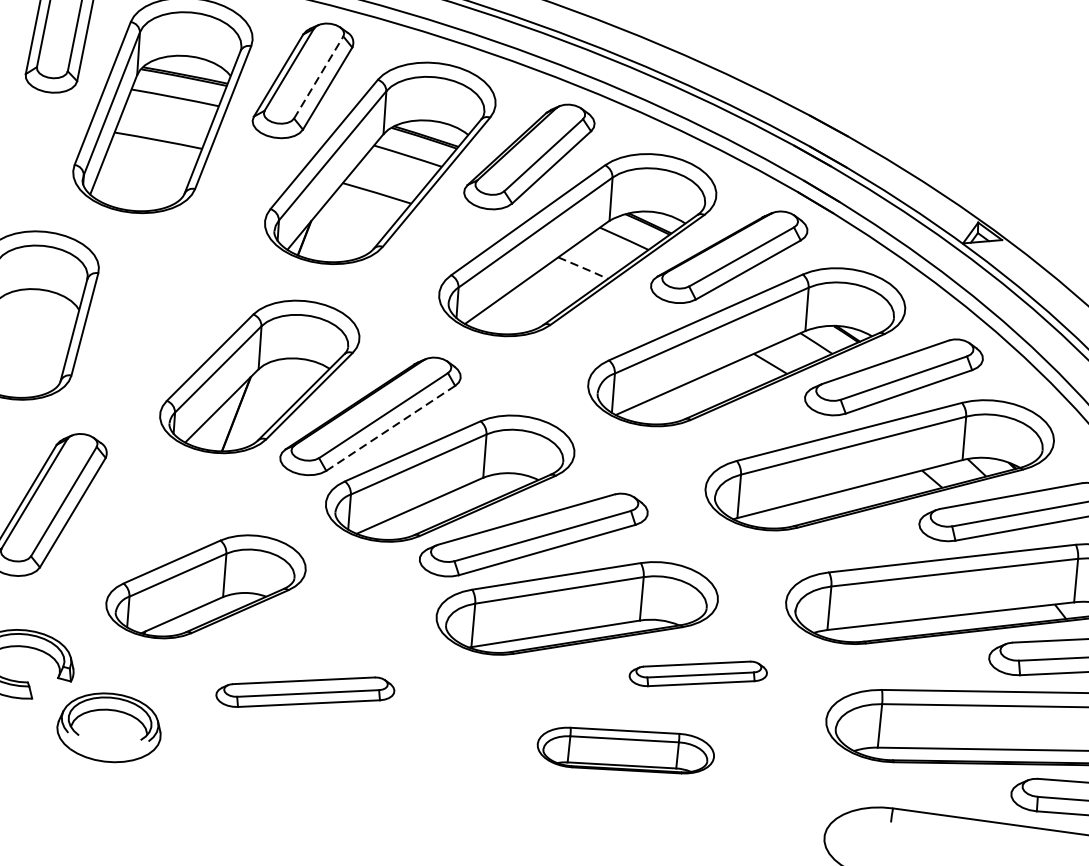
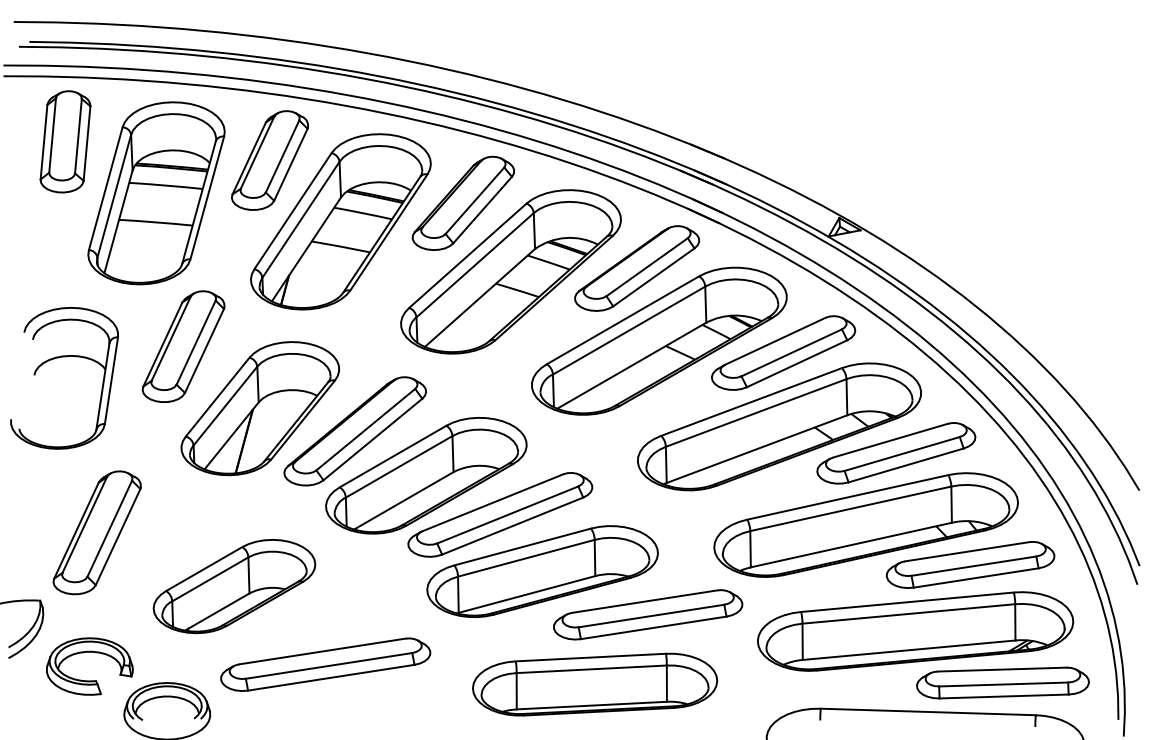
line: (318, 77) -> (282, 156), dashed -> solid
line: (584, 268) -> (518, 290), dashed -> solid
part: (175, 292) -> (183, 346), added
line: (391, 428) -> (373, 439), dashed -> solid
part: (698, 673) -> (648, 614), size x1.67
part: (305, 691) -> (325, 664), size x1.43
part: (626, 750) -> (595, 684), size x1.67

